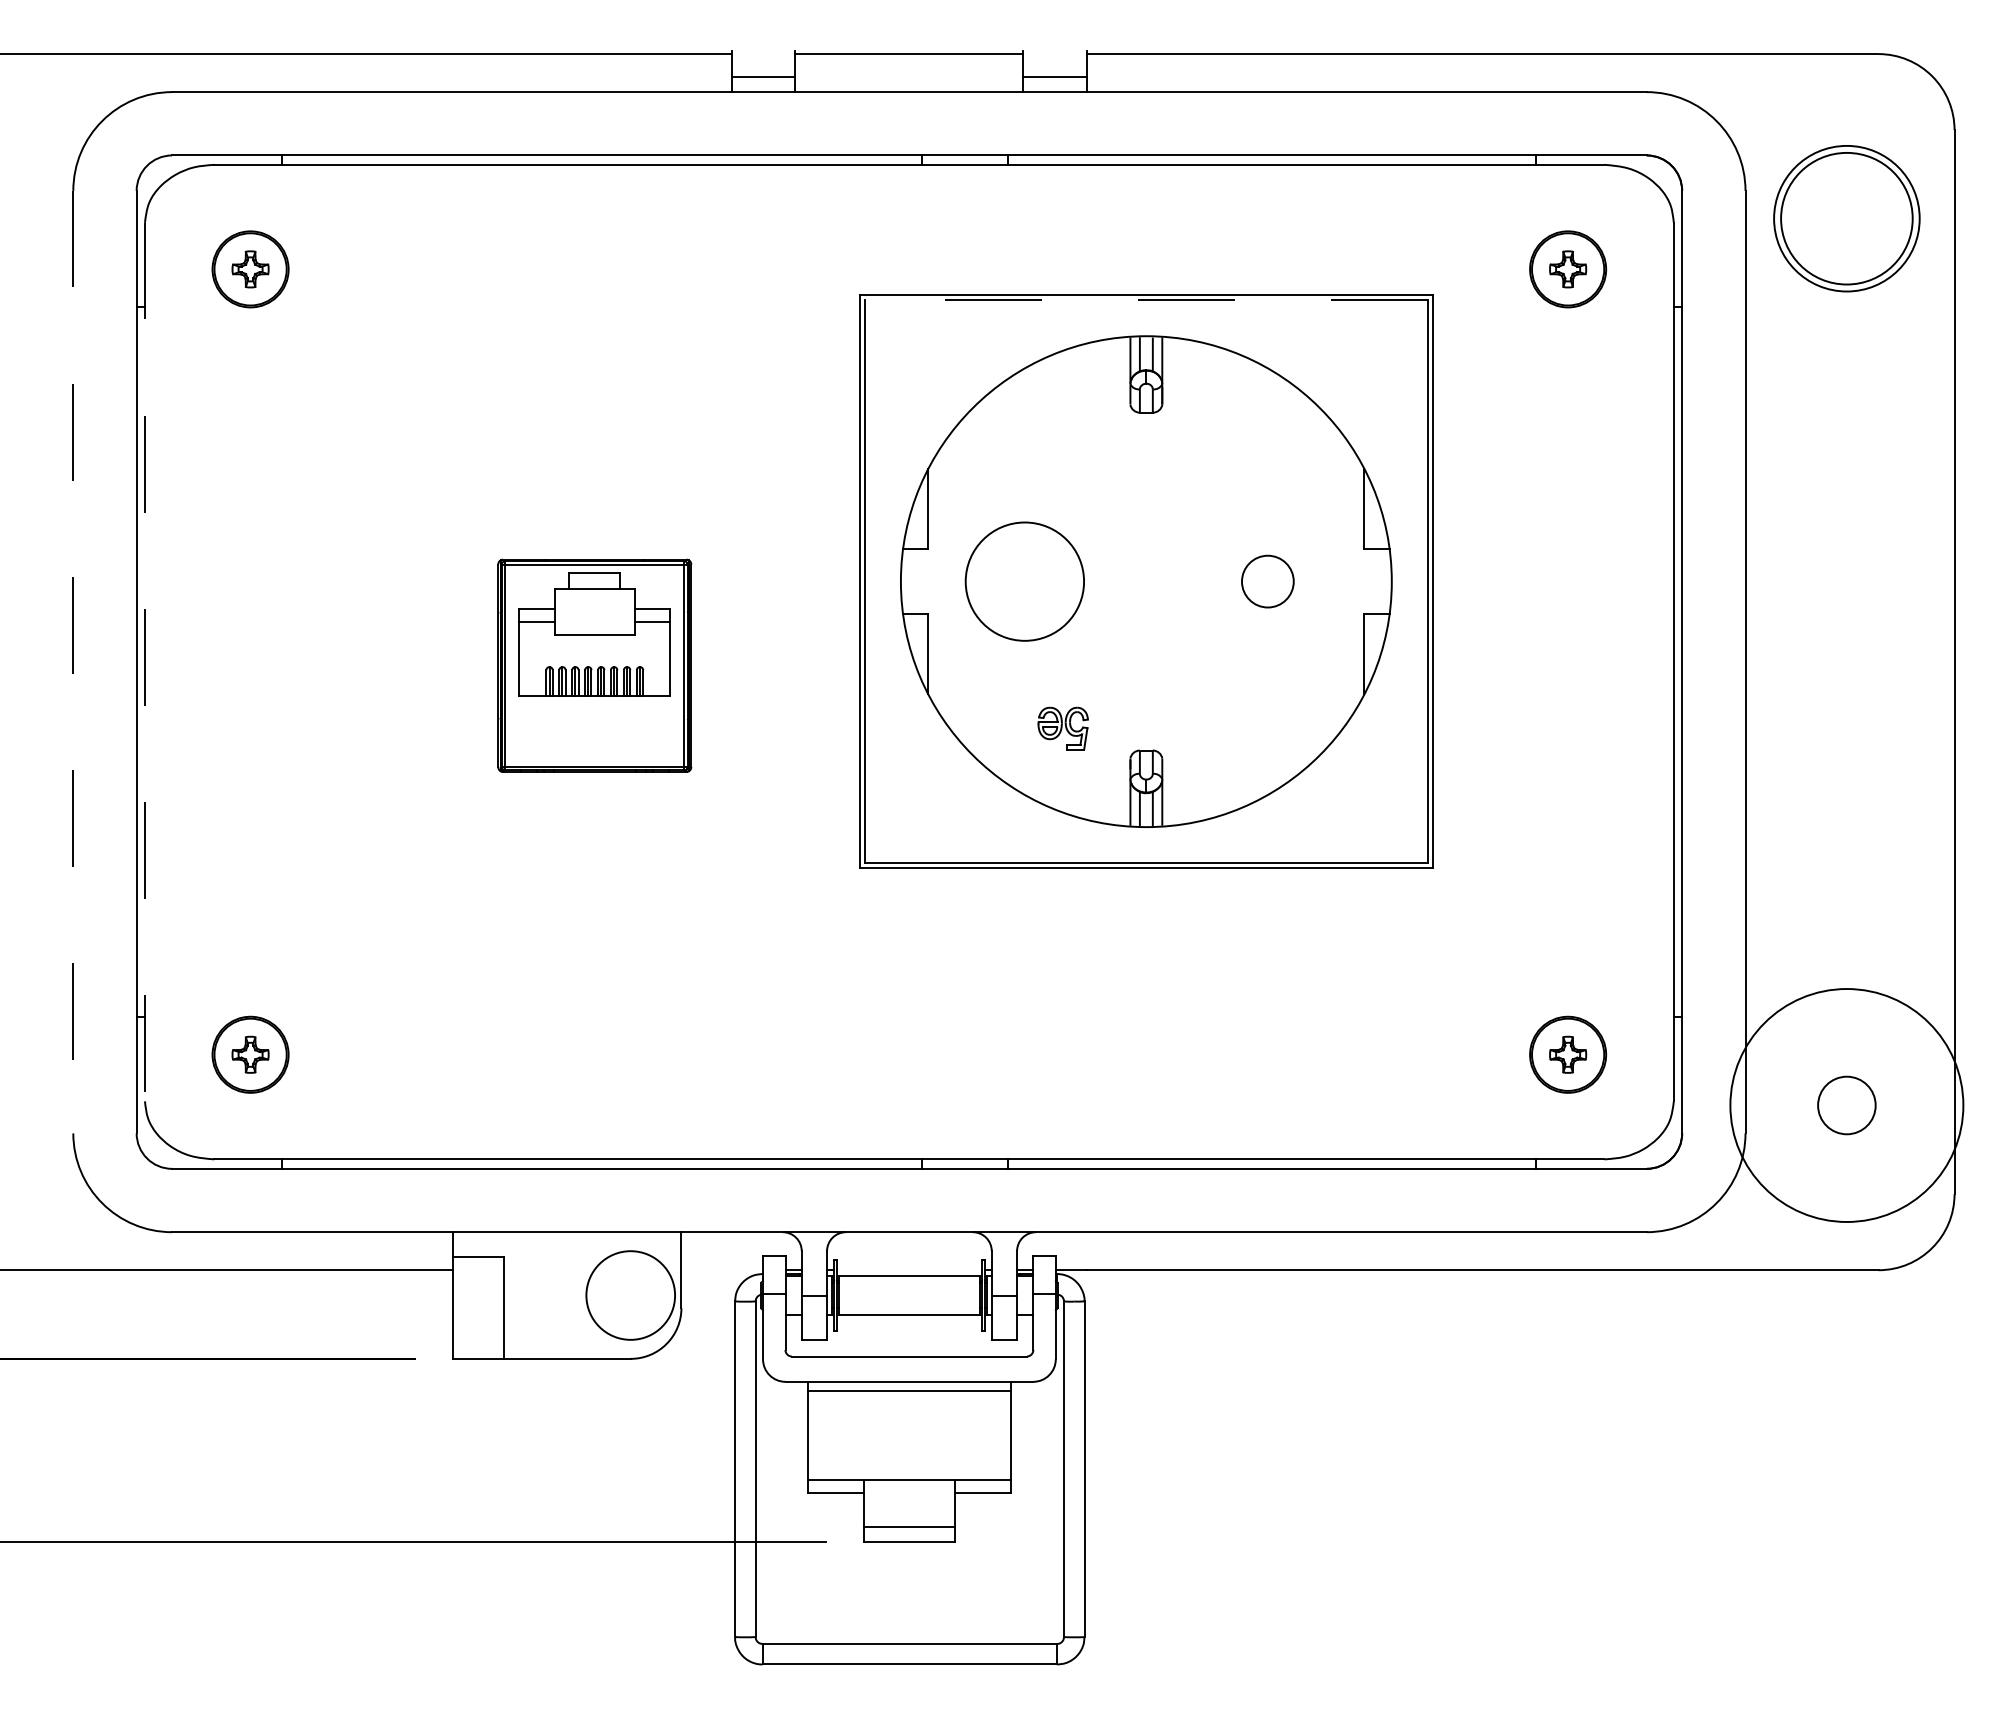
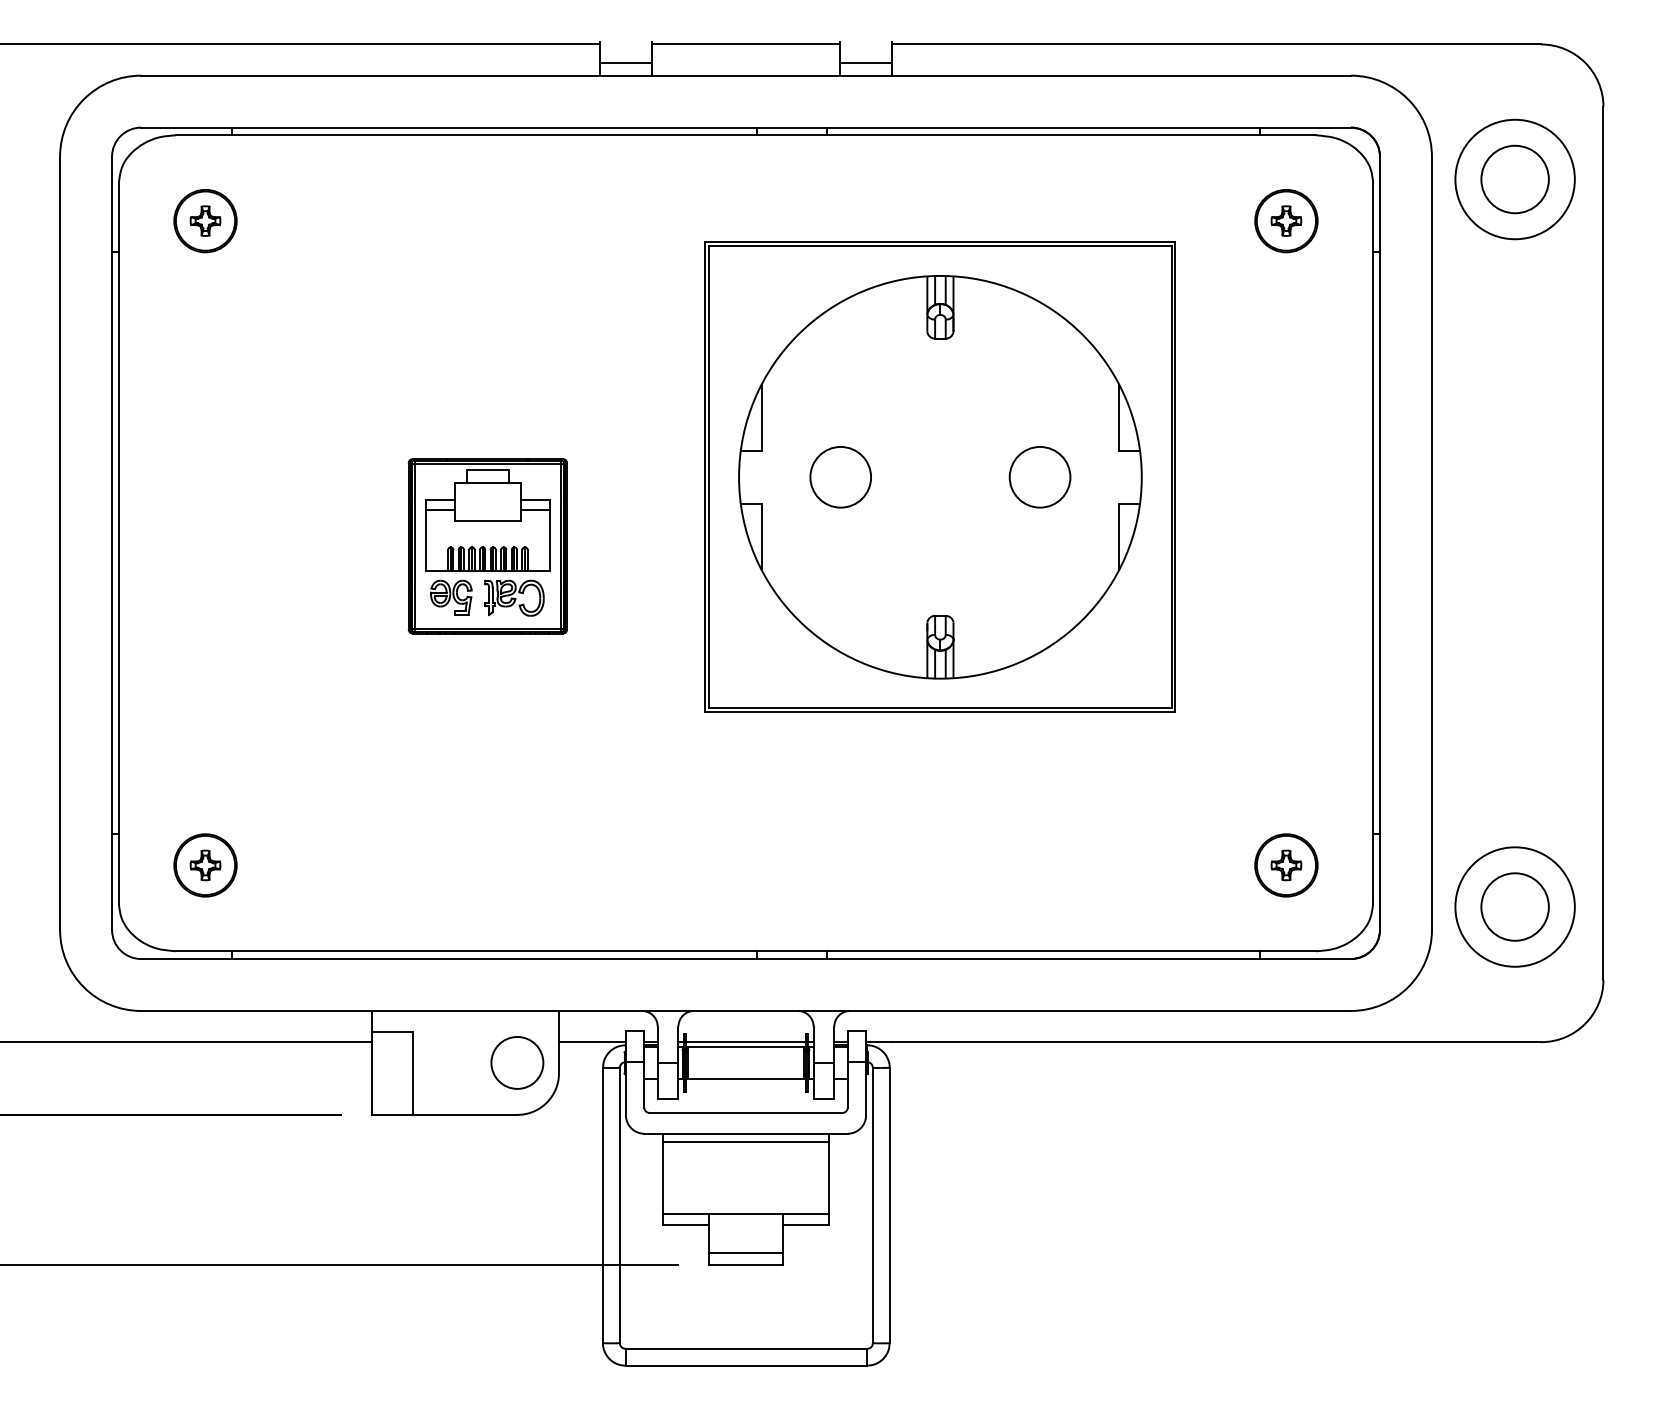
circle: (1846, 218) -> (1514, 179), size x0.62
line: (1146, 300) -> (940, 246), dashed -> solid
circle: (1024, 581) -> (840, 477), size x0.62
circle: (1267, 581) -> (1039, 477), size x1.43
line: (73, 662) -> (60, 543), dashed -> solid
line: (144, 662) -> (118, 543), dashed -> solid
part: (626, 728) -> (513, 597), added
part: (1062, 728) -> (450, 597), moved
circle: (1846, 1105) -> (1514, 907), size x0.62
circle: (1846, 1105) -> (1514, 907), size x1.43
line: (721, 1270) -> (591, 1042), added
line: (909, 1270) -> (746, 1042), added
circle: (630, 1295) -> (517, 1062), size x0.71

